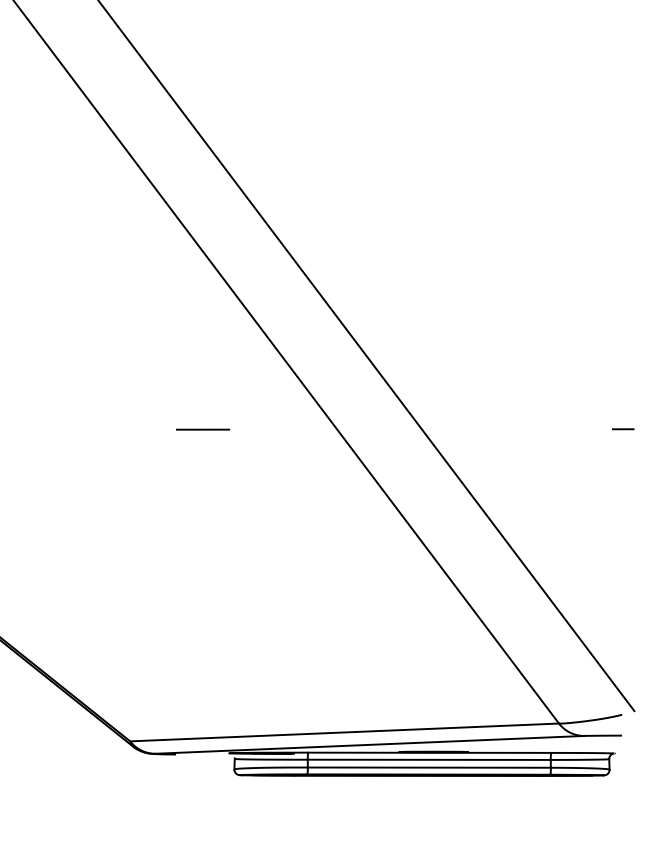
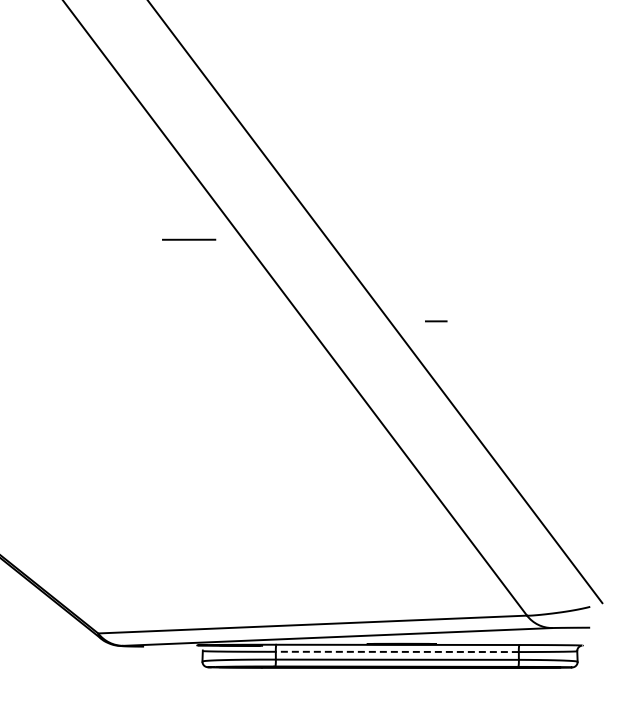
line: (203, 429) -> (189, 239), moved
line: (623, 429) -> (436, 321), moved
line: (429, 759) -> (397, 651), solid -> dashed

